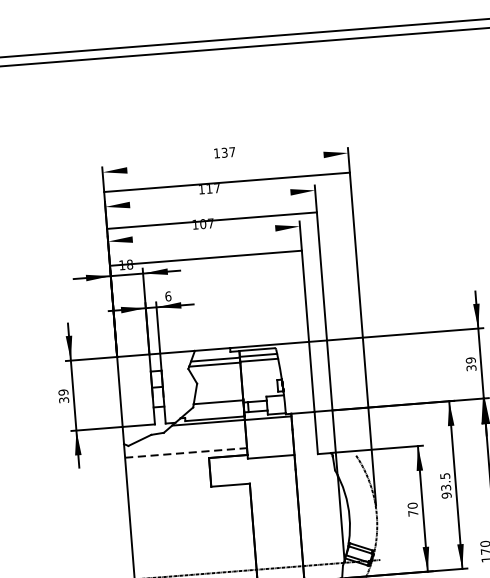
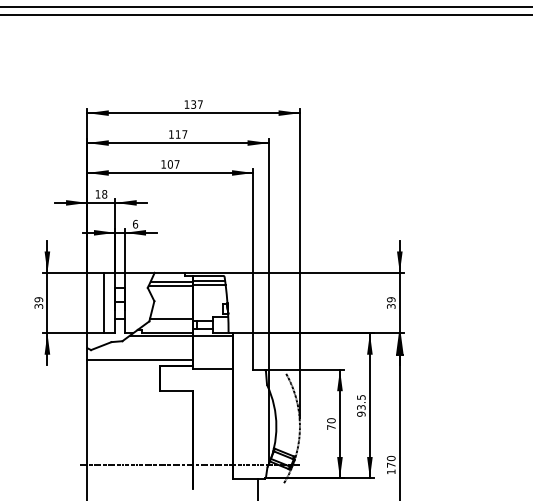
line: (226, 182) -> (193, 113), moved
line: (211, 221) -> (177, 143), moved
line: (205, 257) -> (170, 172), moved
line: (139, 389) -> (104, 302), added
line: (186, 453) -> (140, 360), dashed -> solid

